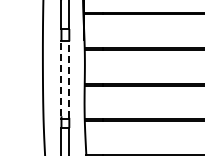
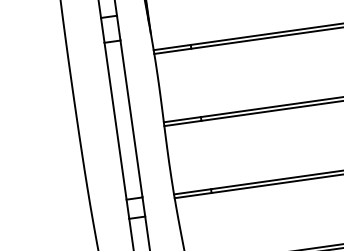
line: (61, 78) -> (115, 118), dashed -> solid
line: (69, 79) -> (131, 118), dashed -> solid

